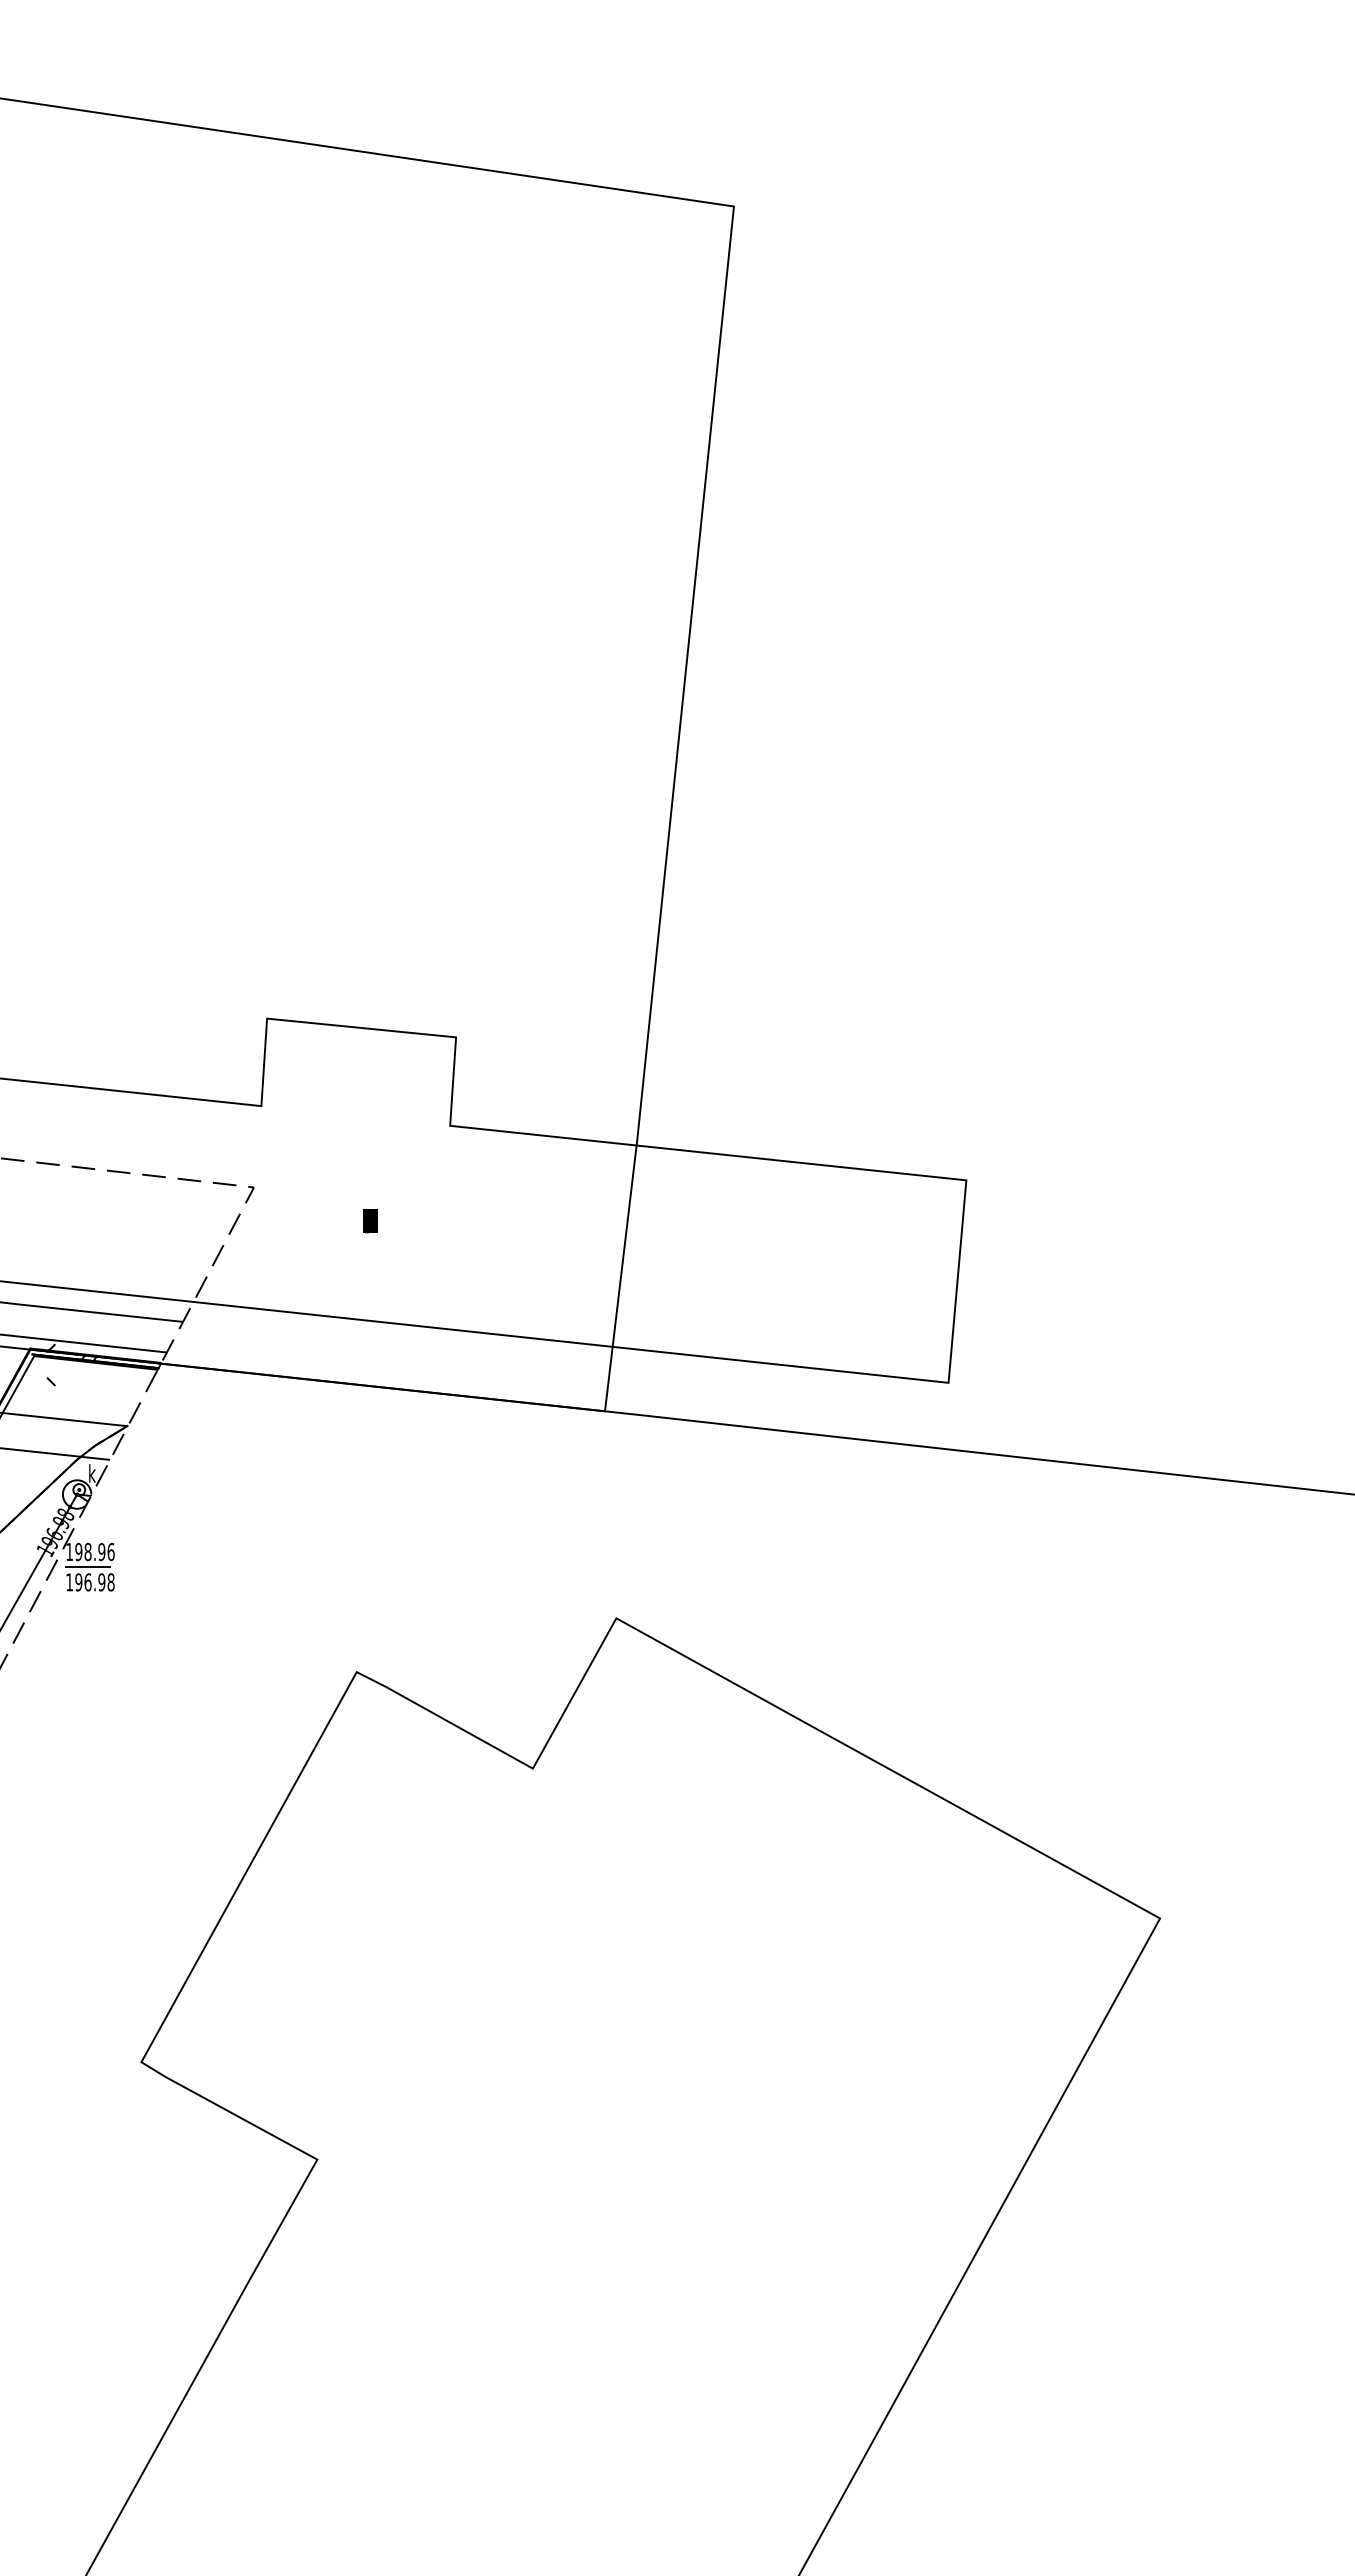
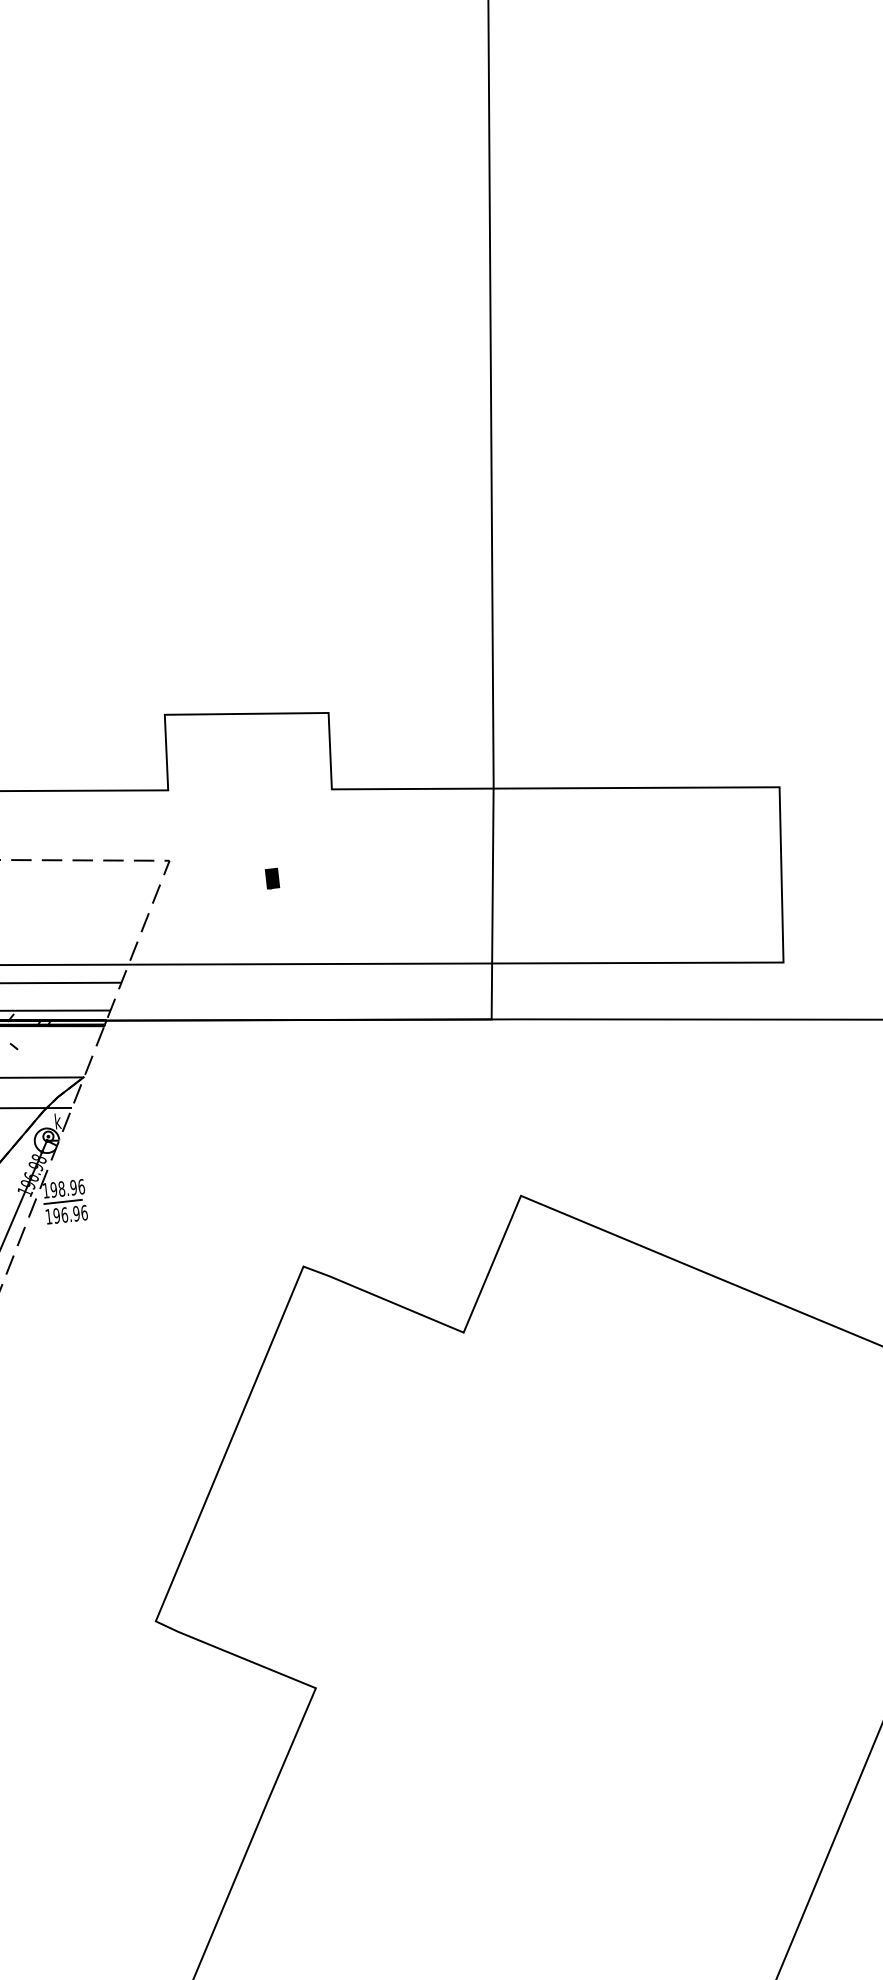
text: (110, 1582) -> (83, 1213), 196.98 -> 196.96

